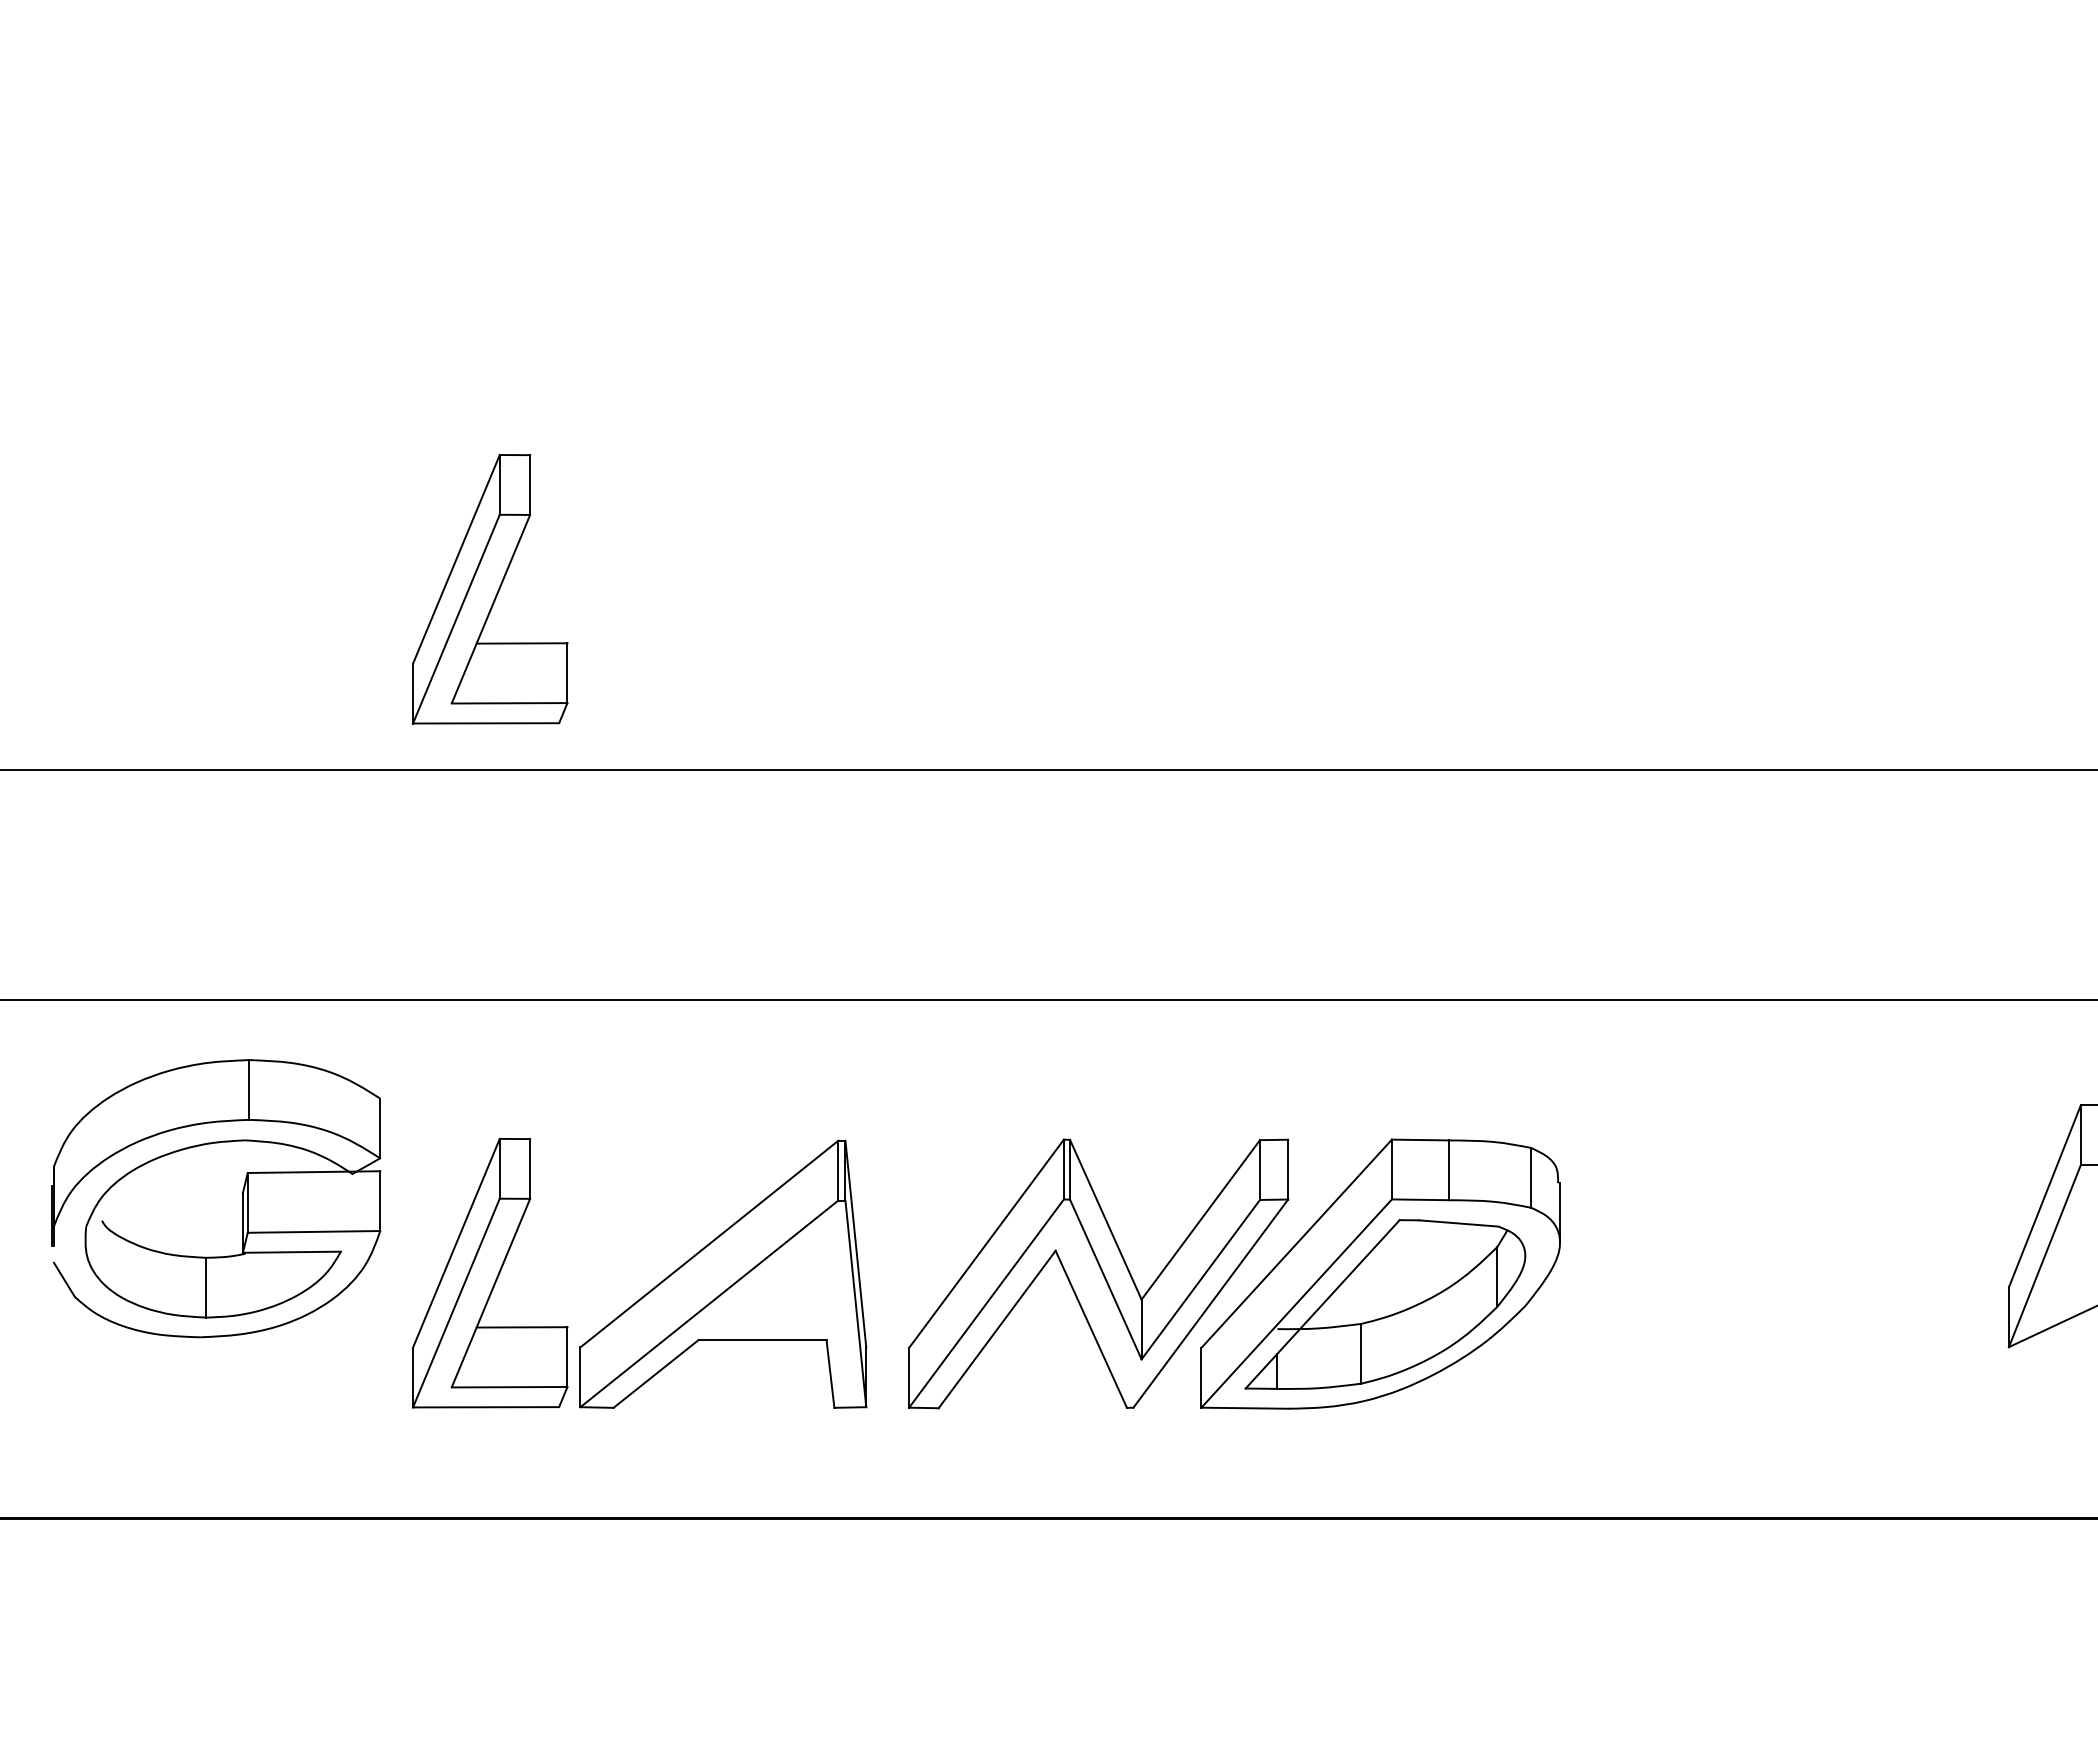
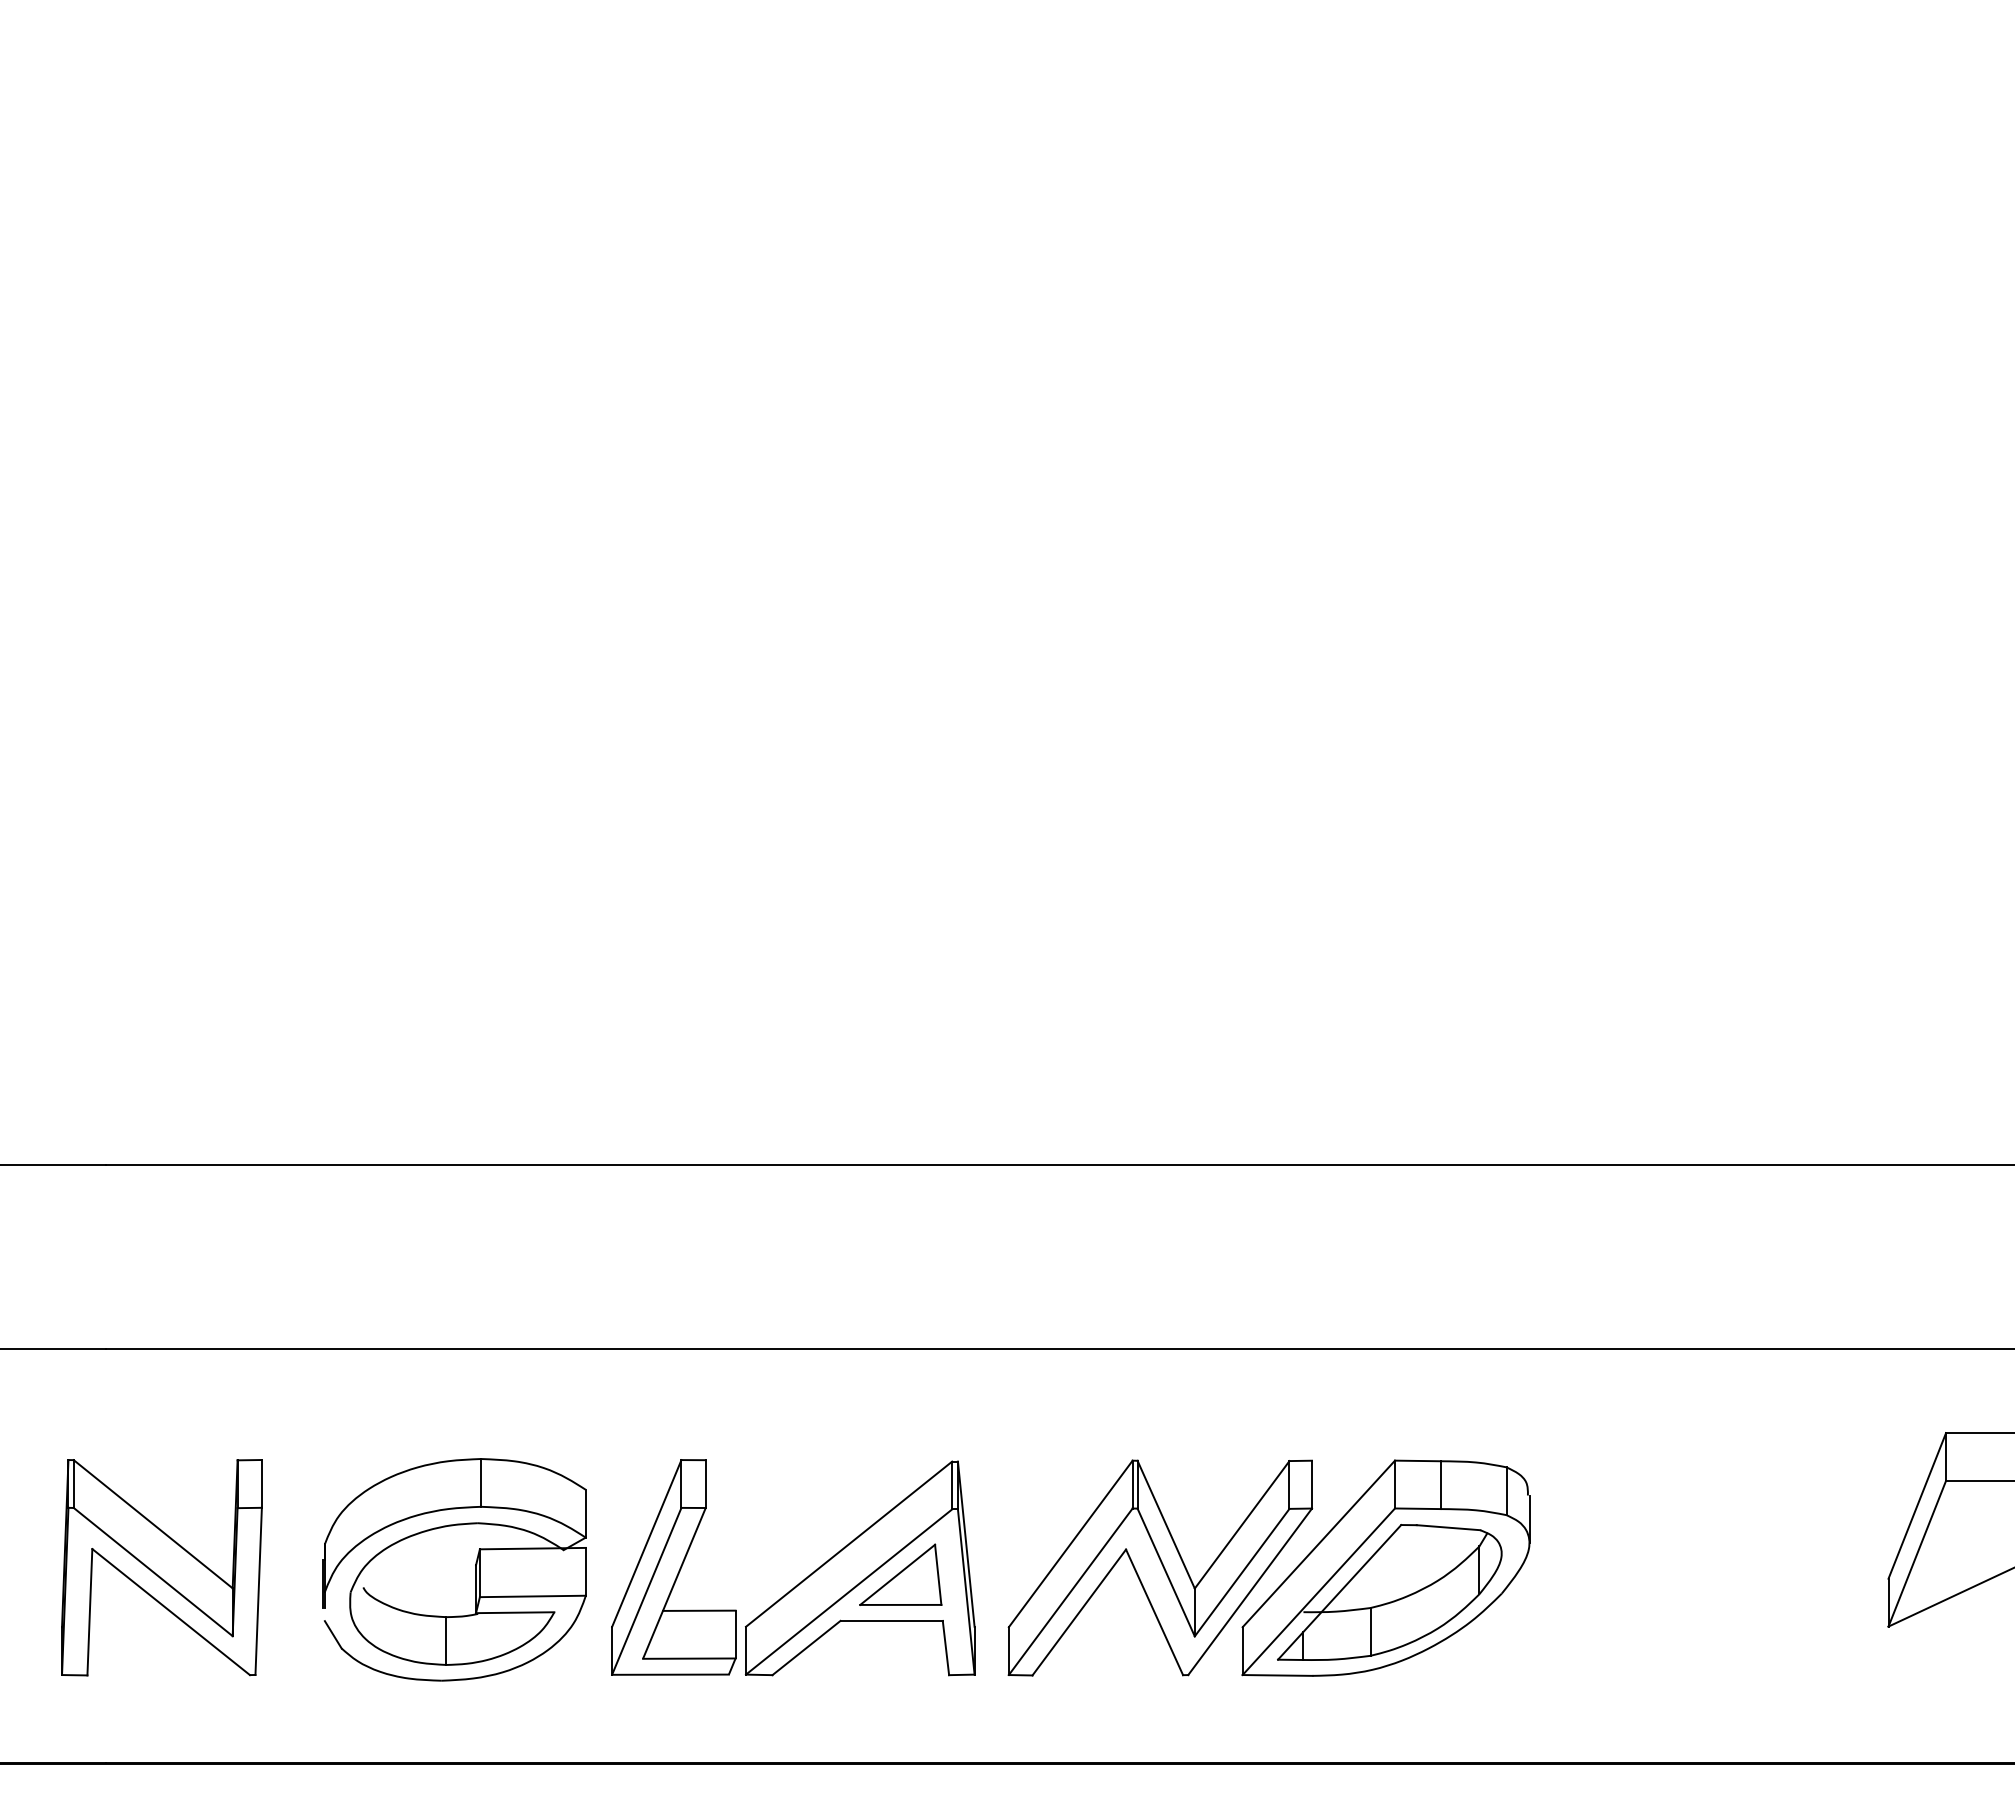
part: (489, 589) -> (673, 1020), removed
part: (216, 1198) -> (454, 1569), moved
part: (773, 1281) -> (900, 1574), added

